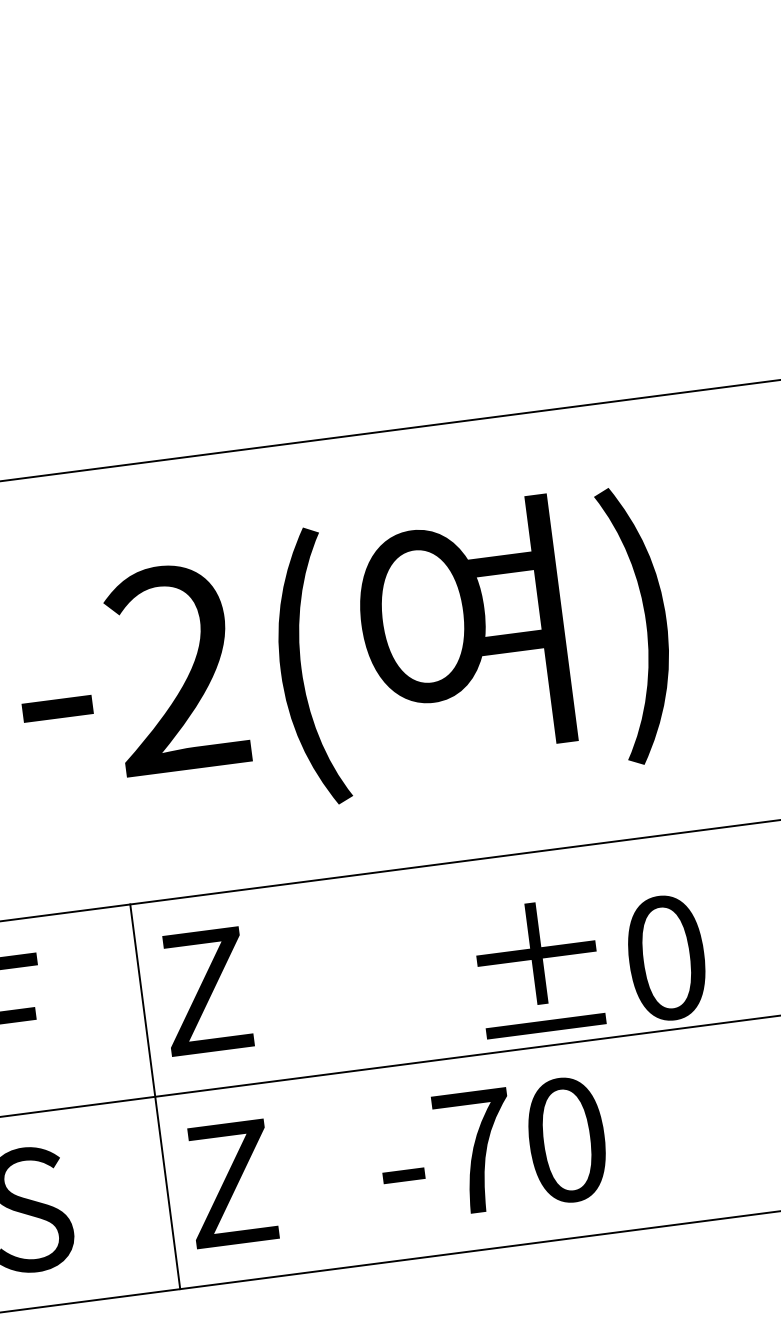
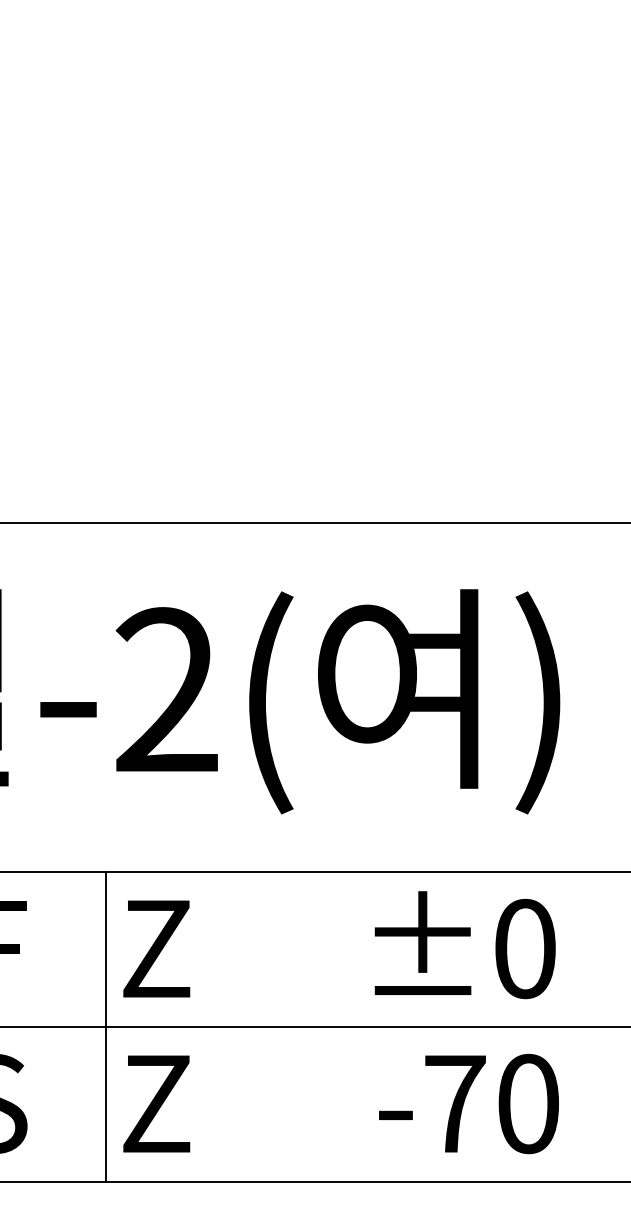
text: (590, 963) -> (464, 945), moved
text: (492, 1150) -> (468, 1104), moved

